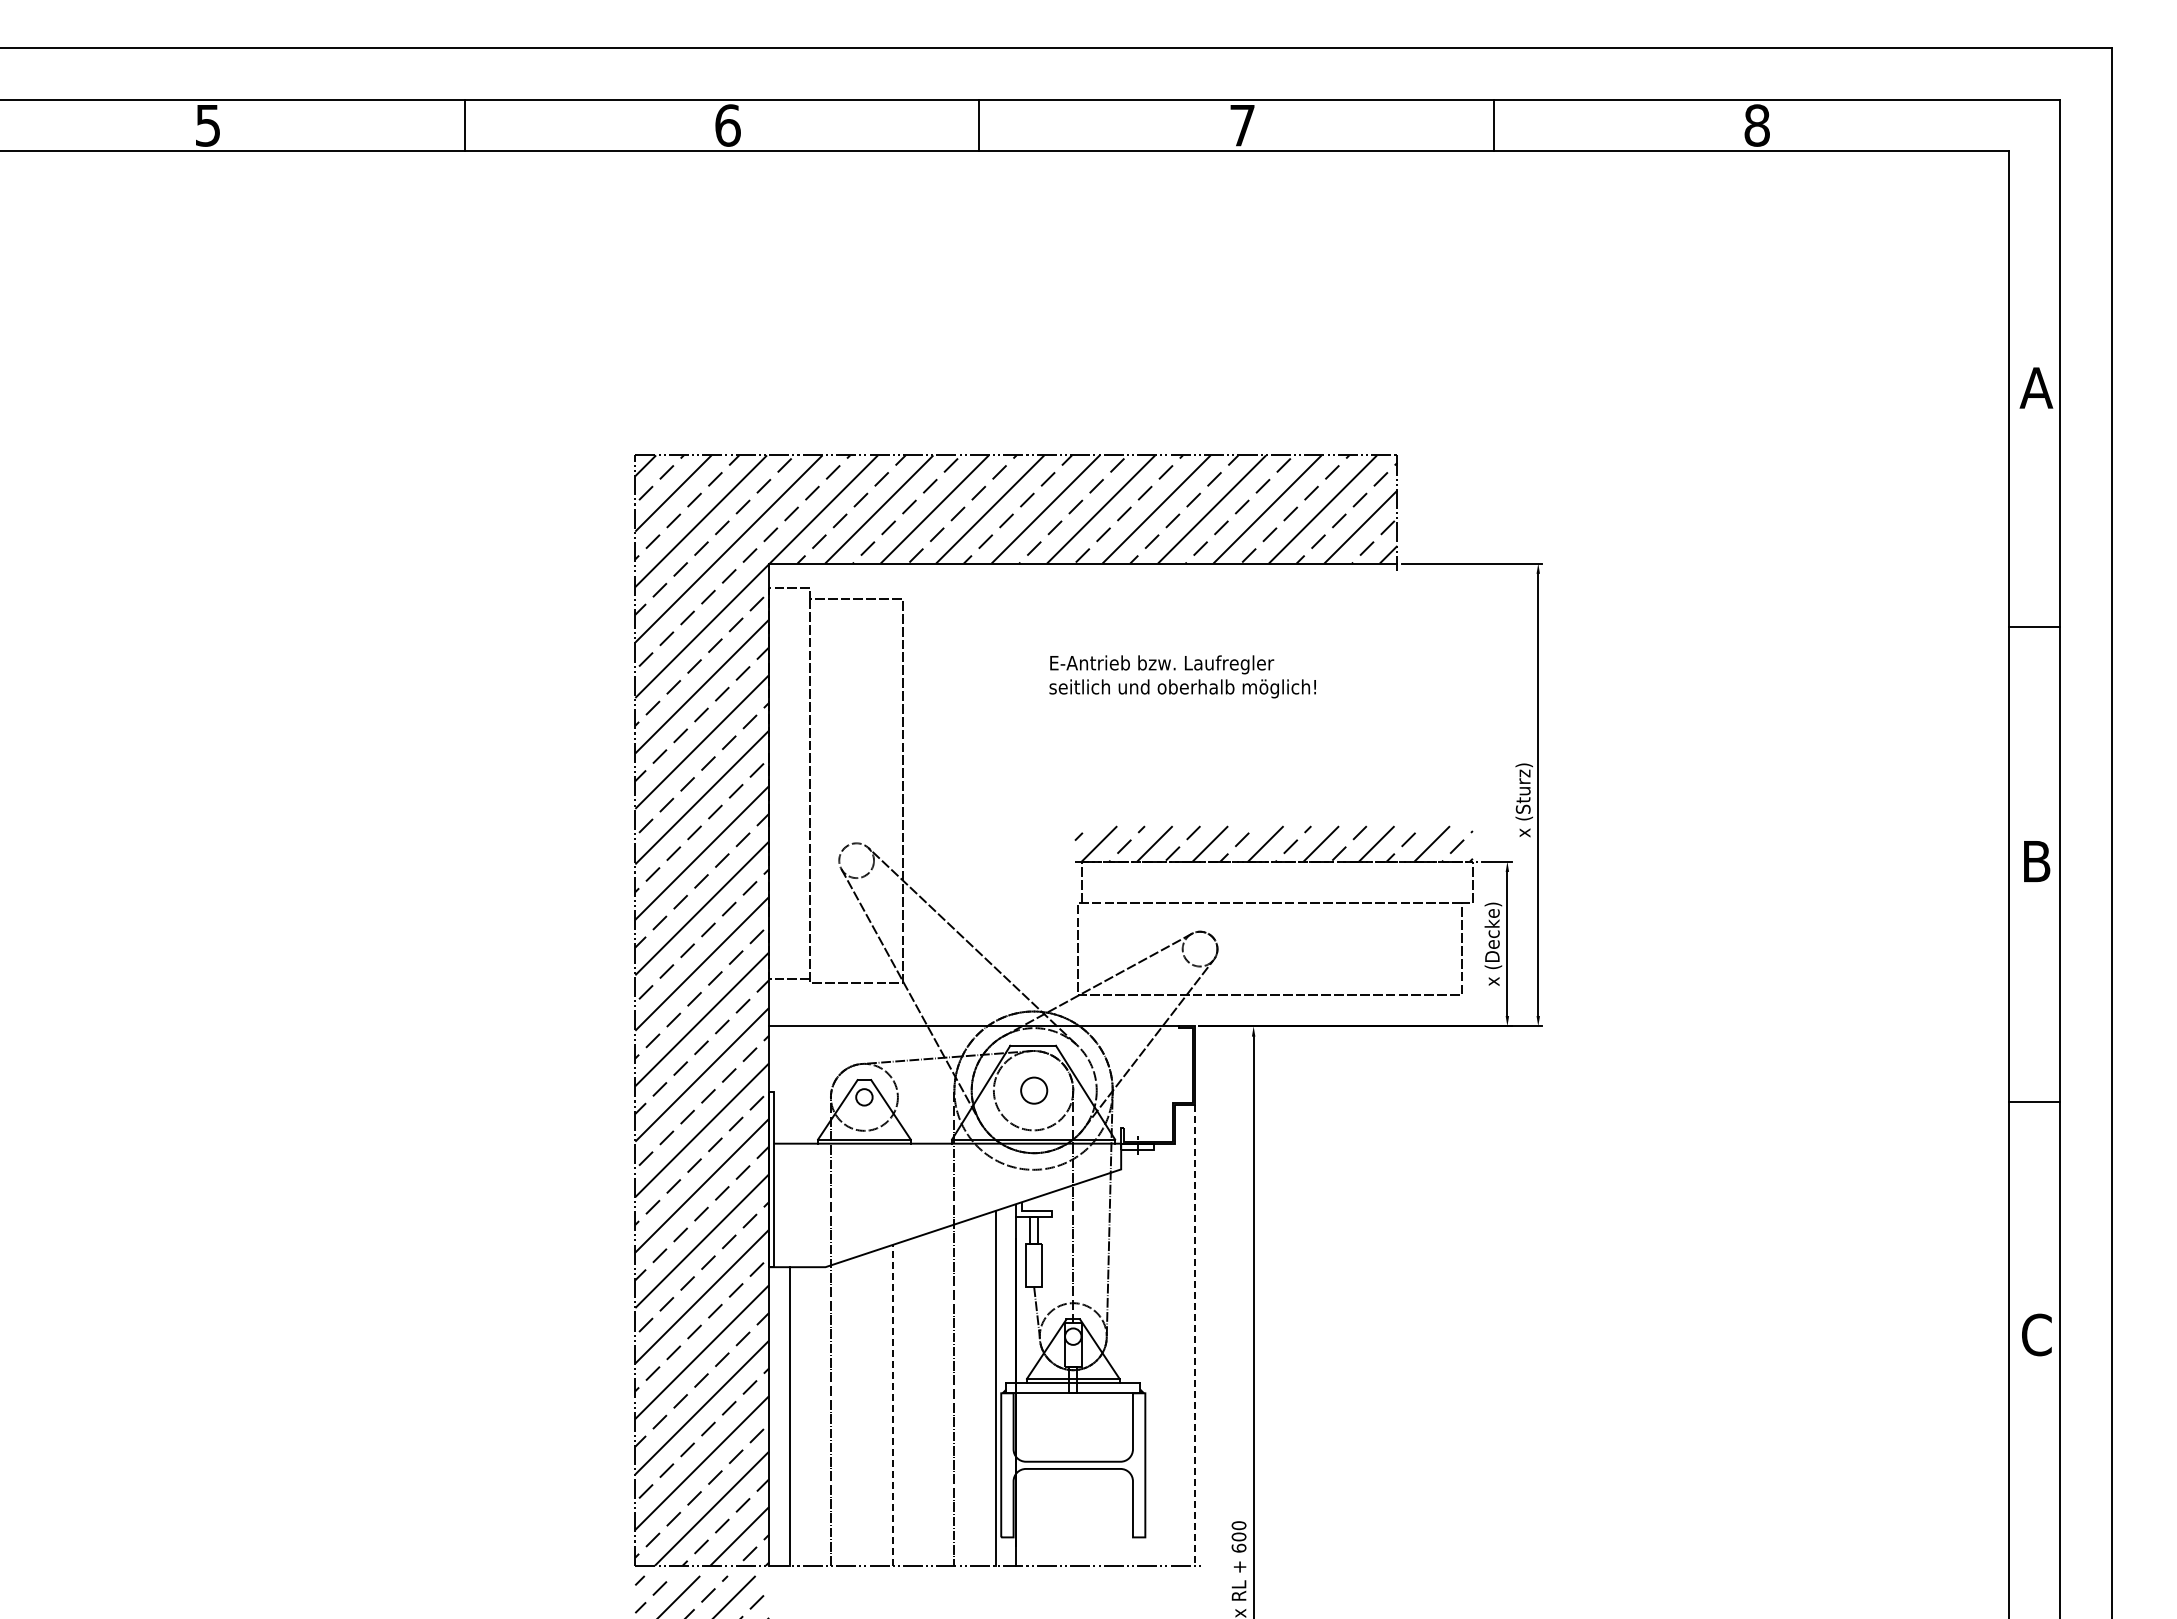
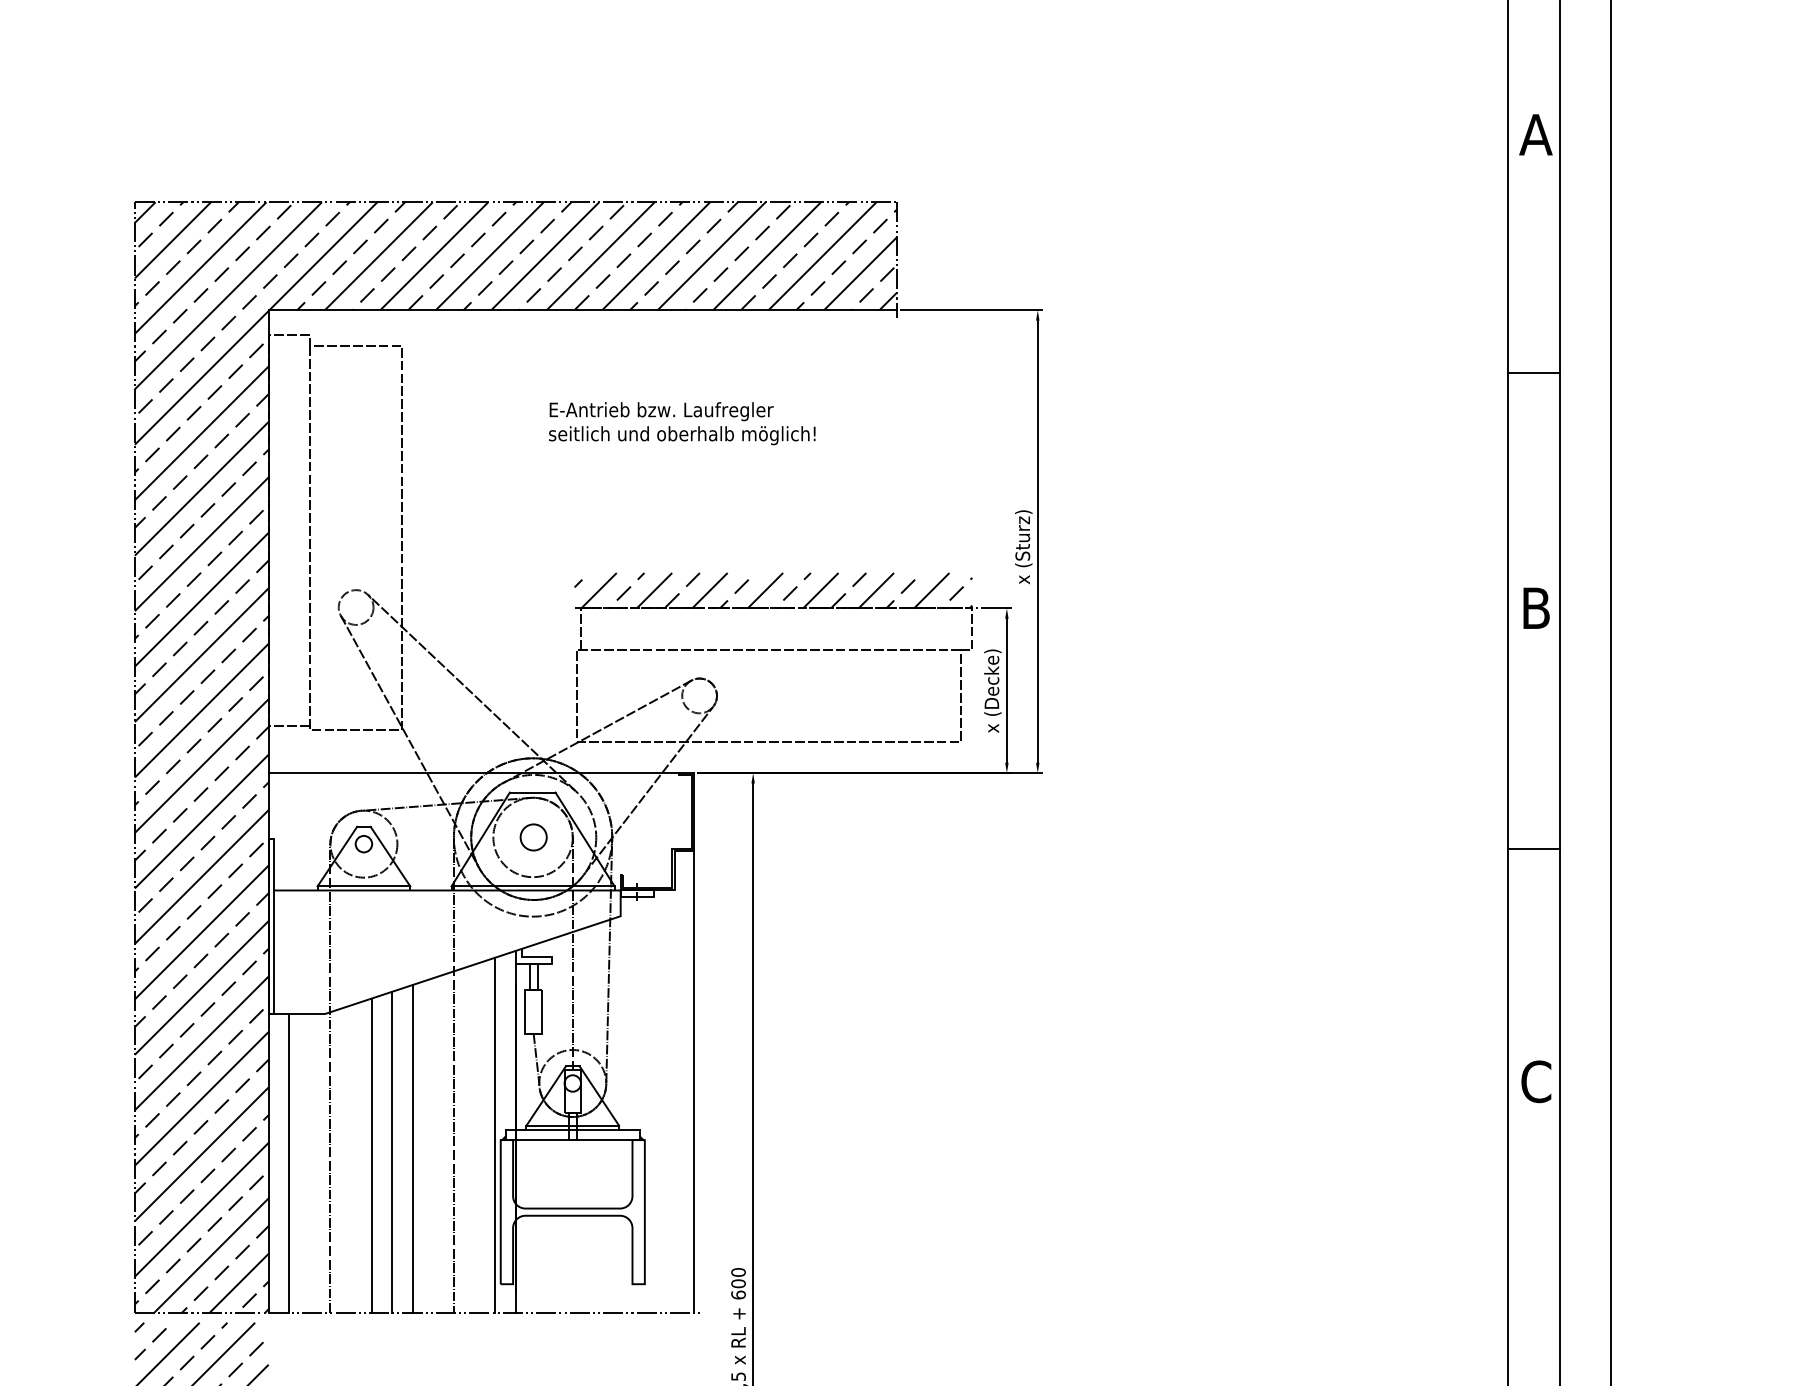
line: (1194, 1335) -> (694, 1082), dashed -> solid
line: (913, 1401) -> (413, 1148), added
line: (892, 1404) -> (392, 1151), dashed -> solid
line: (872, 1408) -> (372, 1155), added

